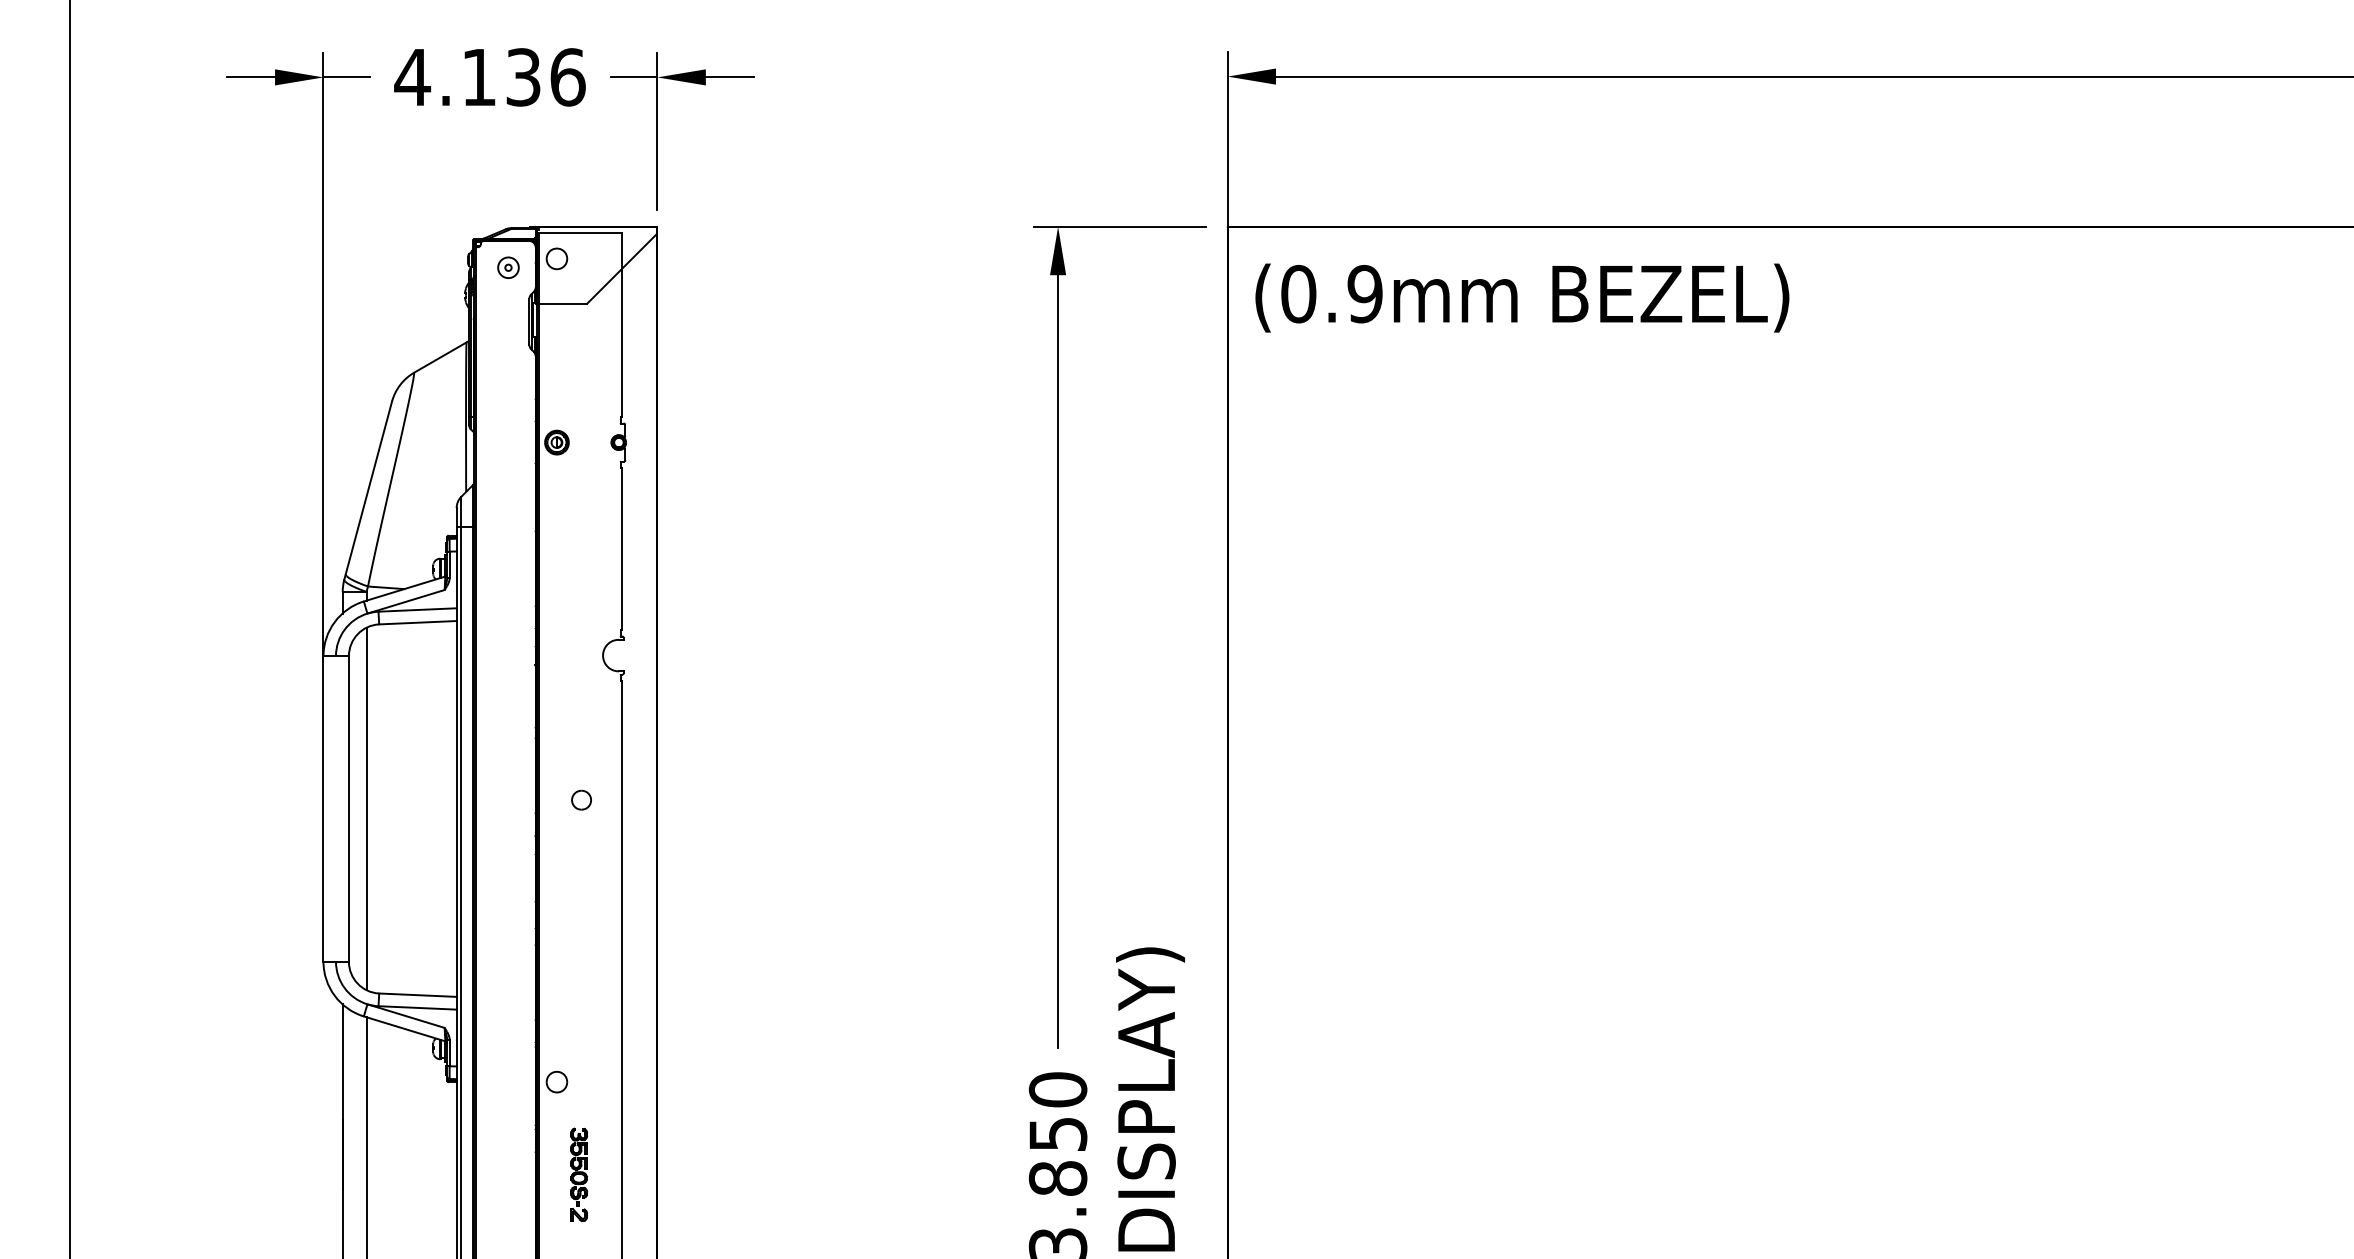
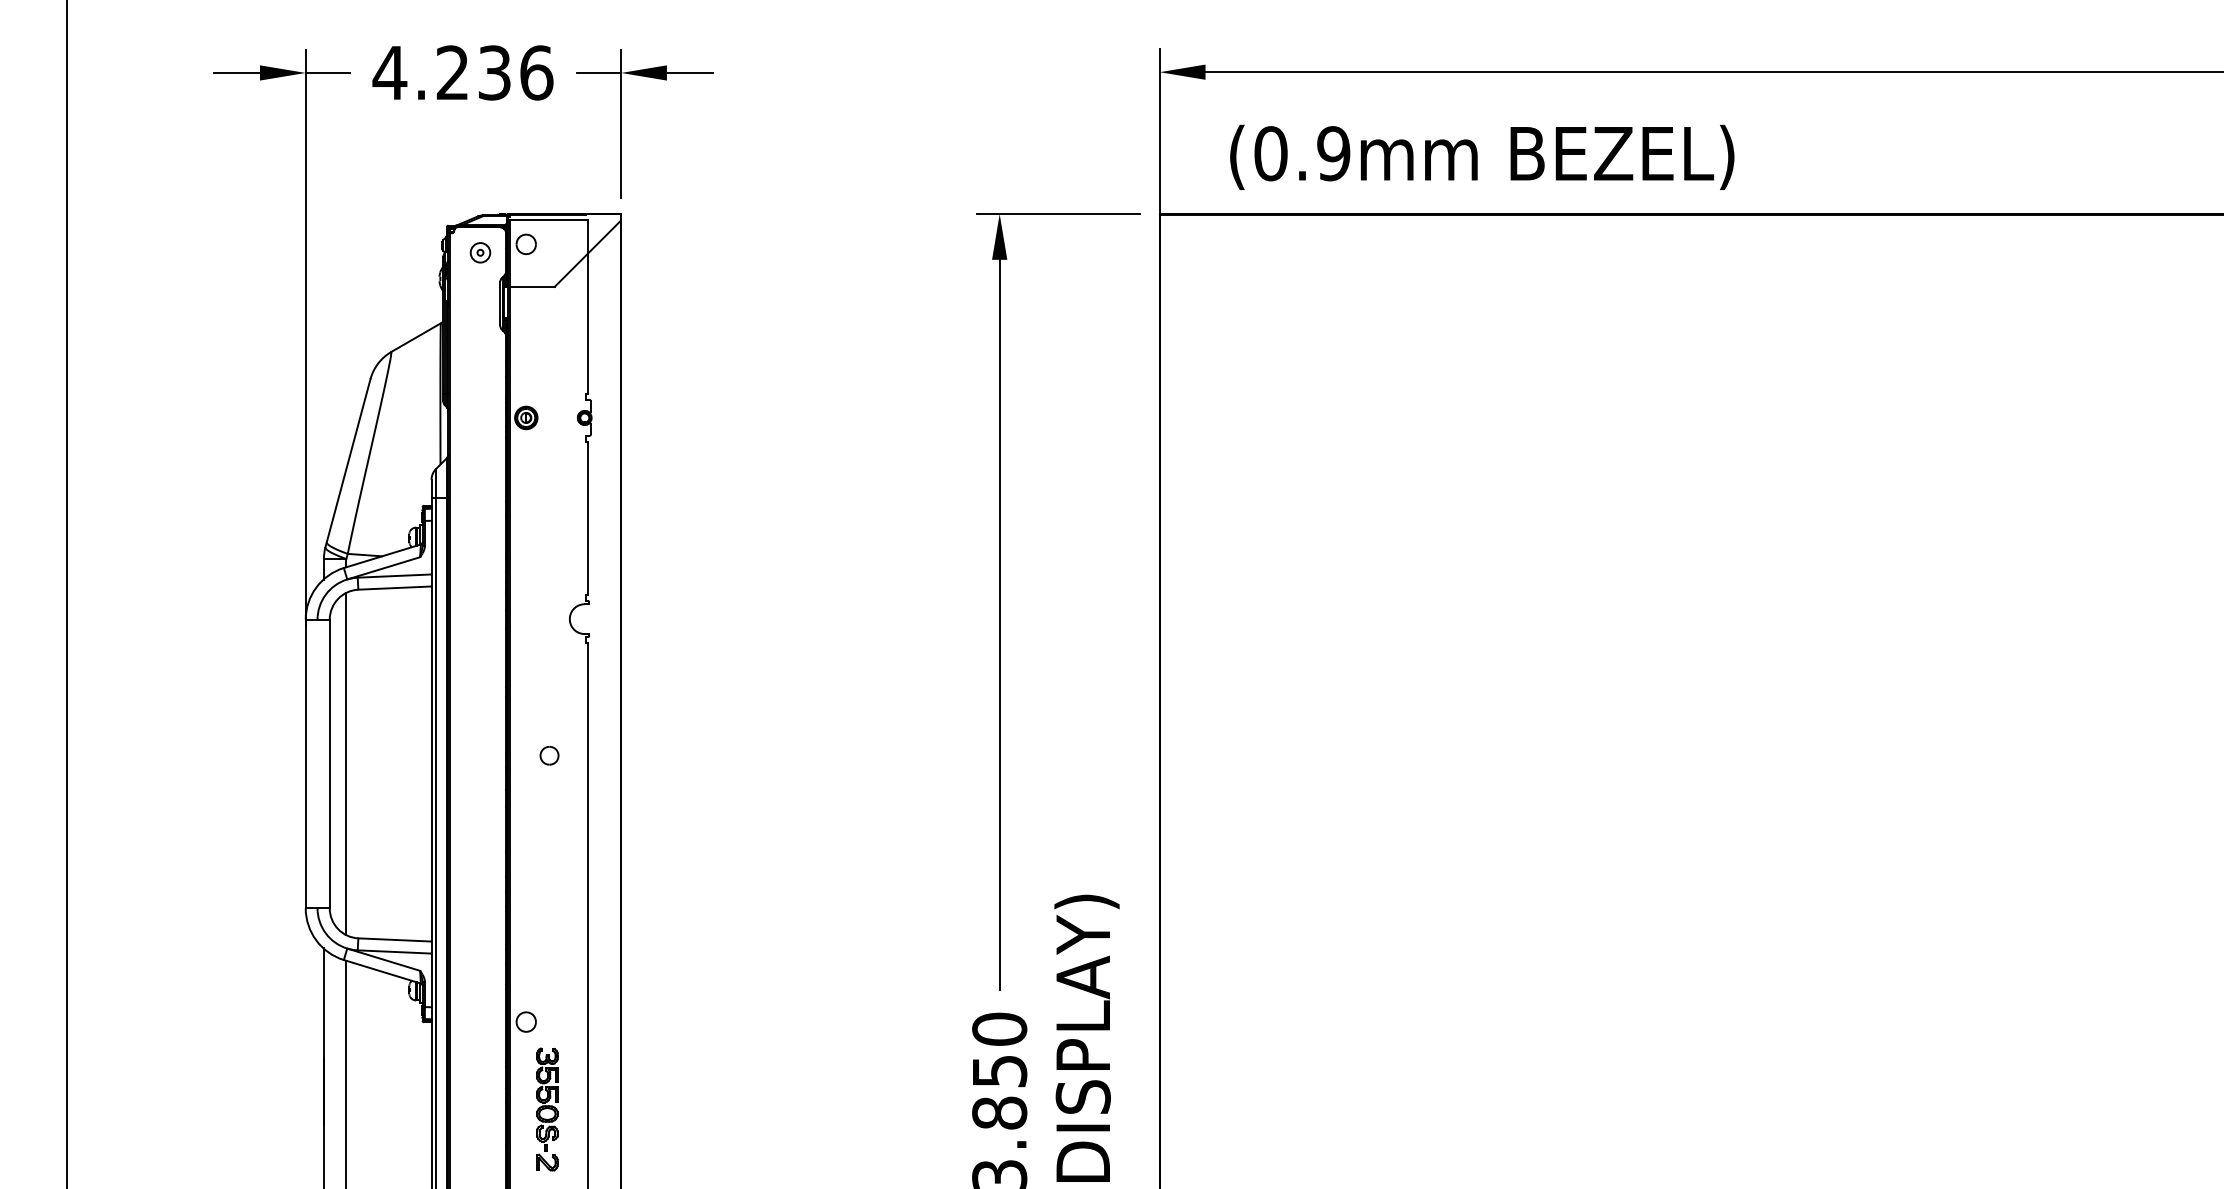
text: (477, 76) -> (451, 72), 4.136 -> 4.236
text: (1522, 297) -> (1482, 156), moved
part: (578, 1174) -> (546, 1109), size x1.4

